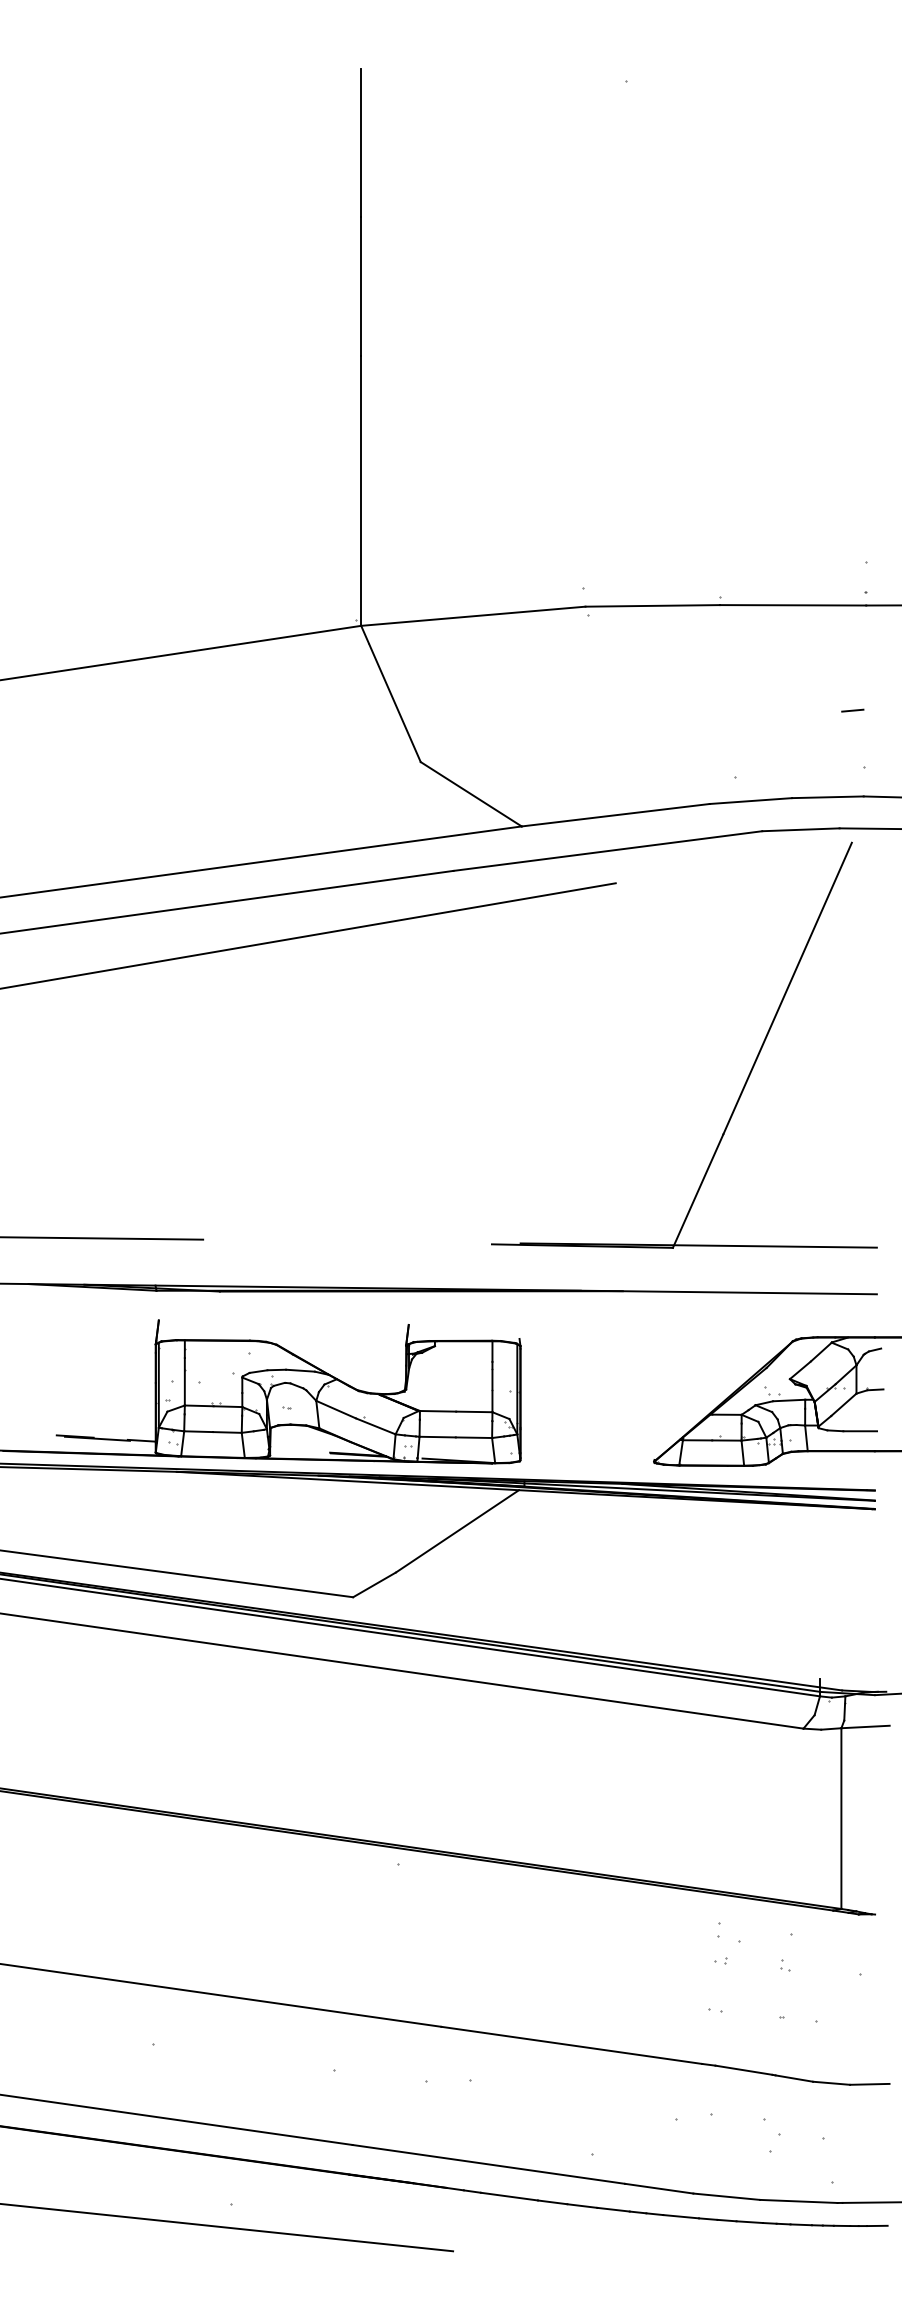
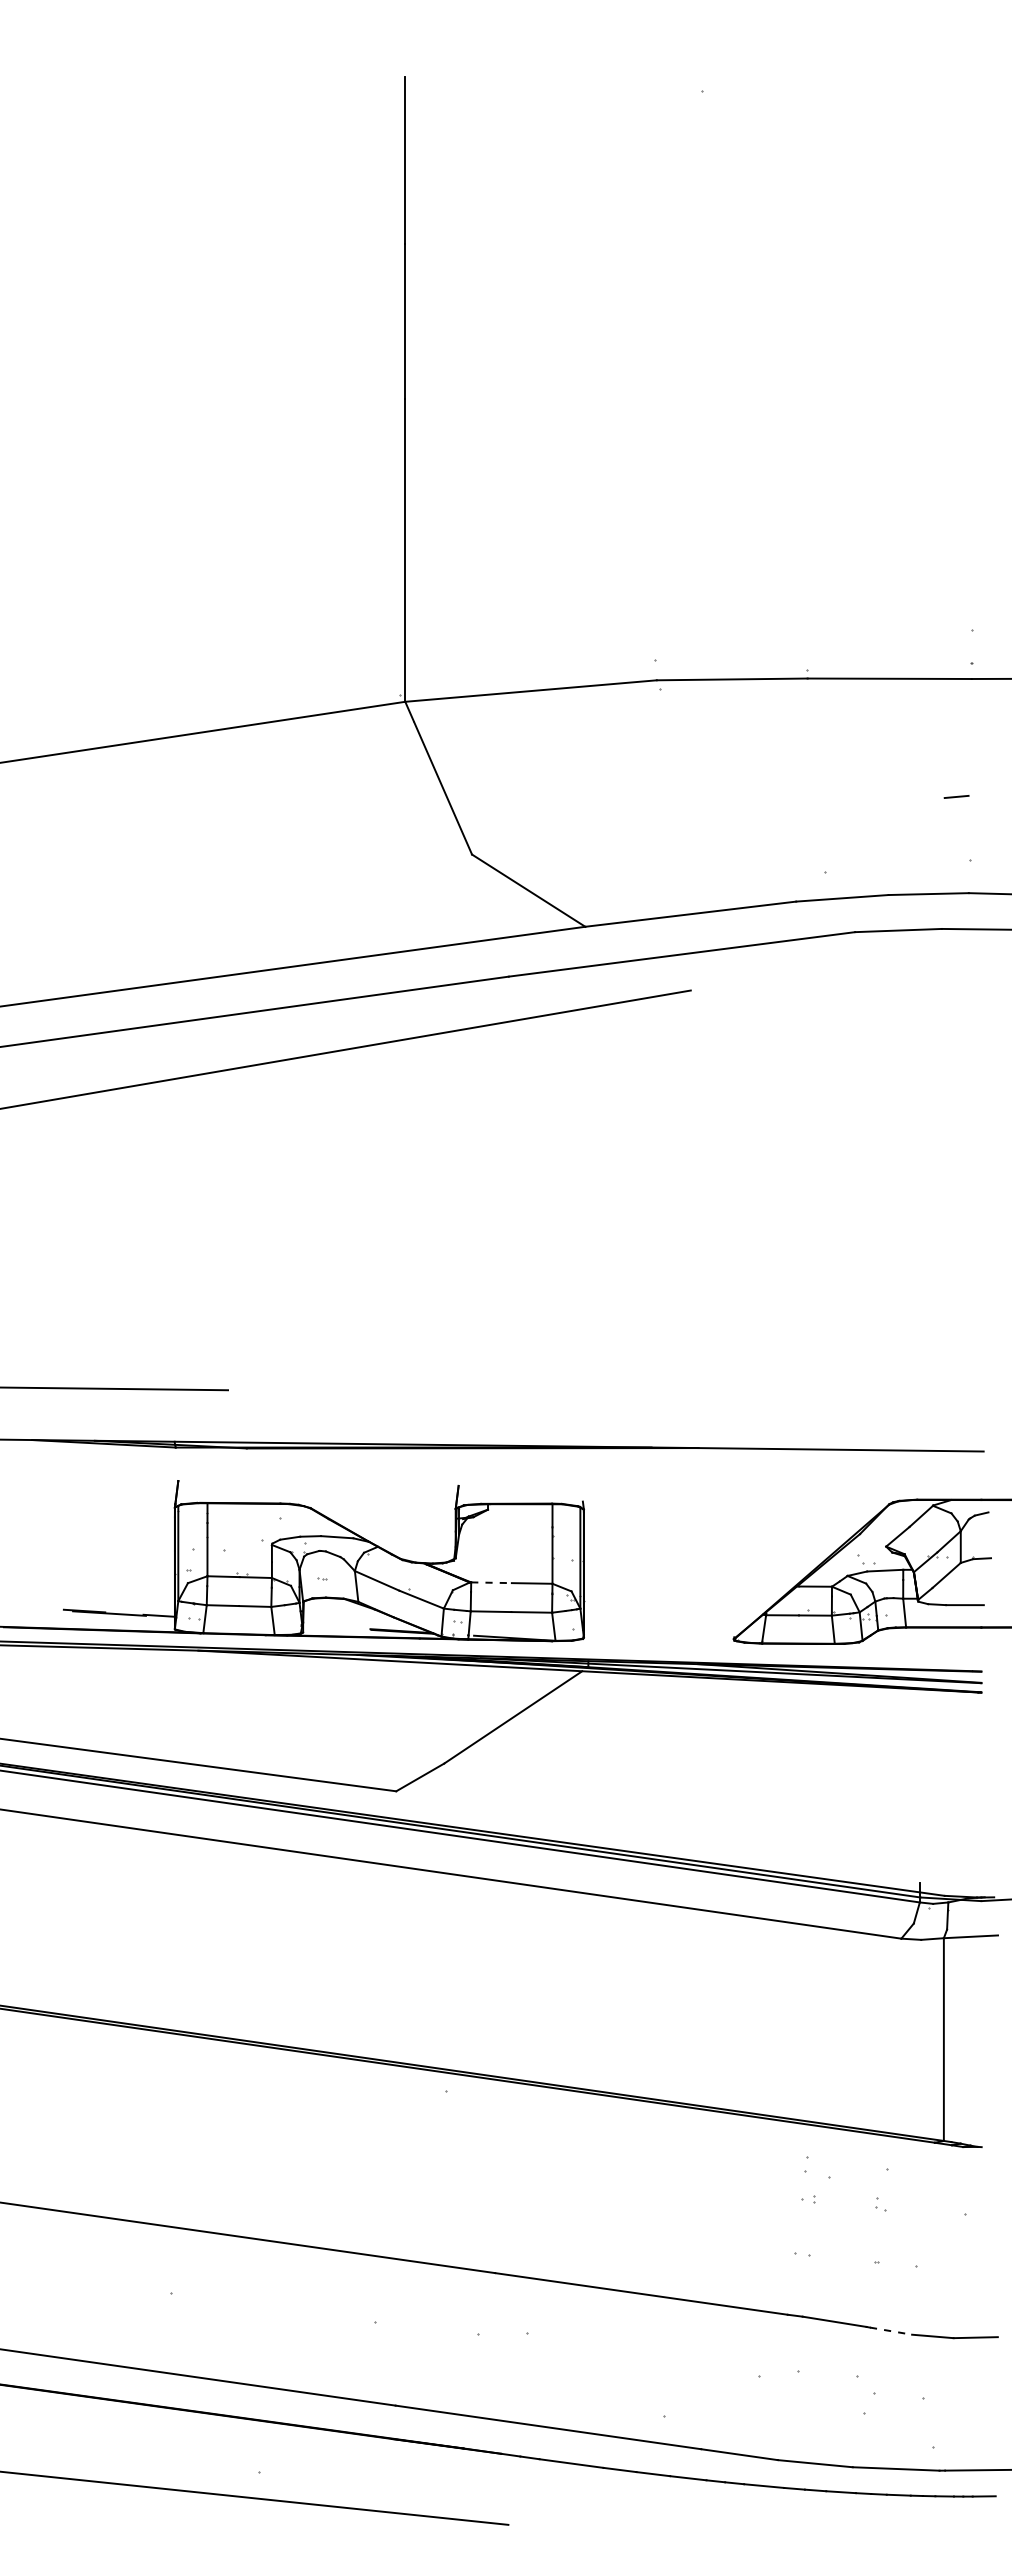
part: (748, 1074) -> (839, 1205), removed
line: (438, 1411) -> (492, 1582), solid -> dashed
line: (794, 2078) -> (891, 2331), solid -> dashed

